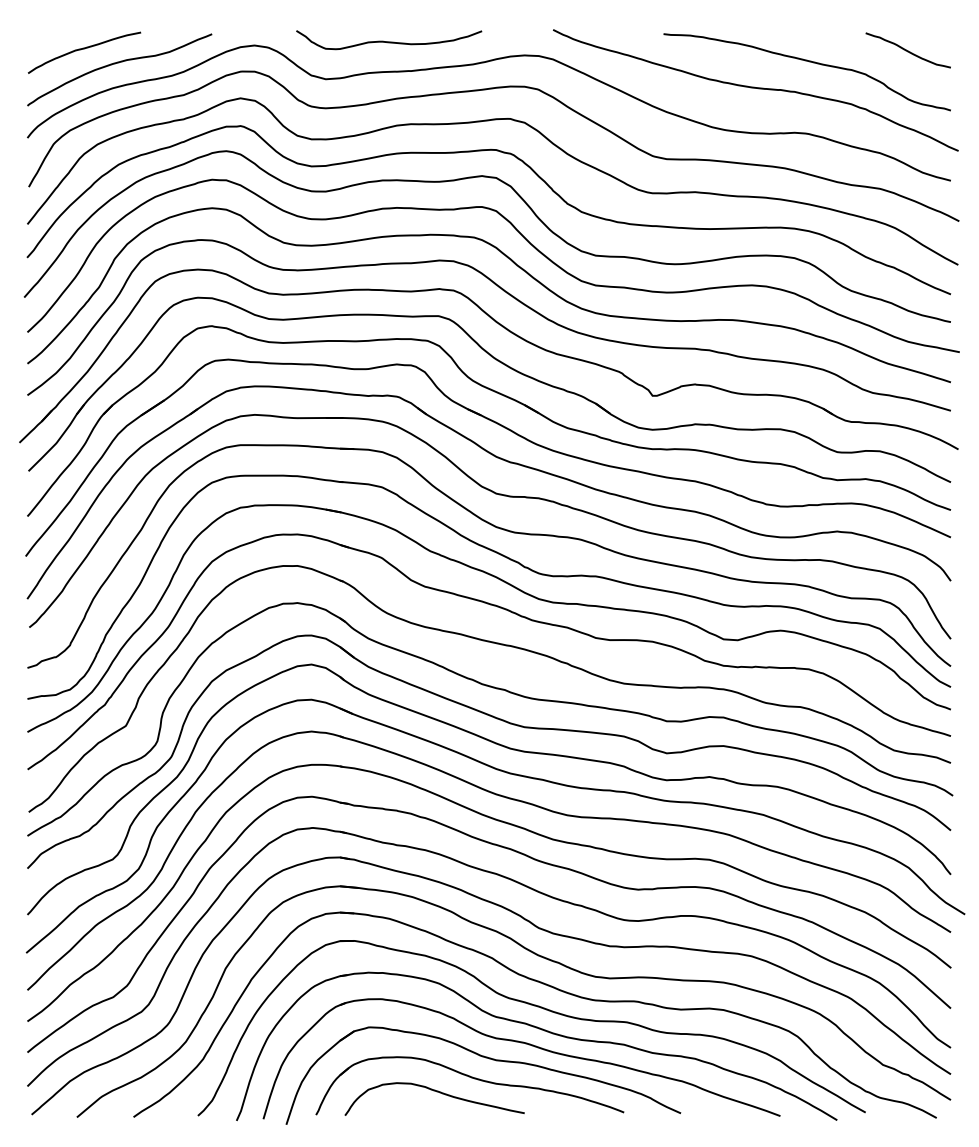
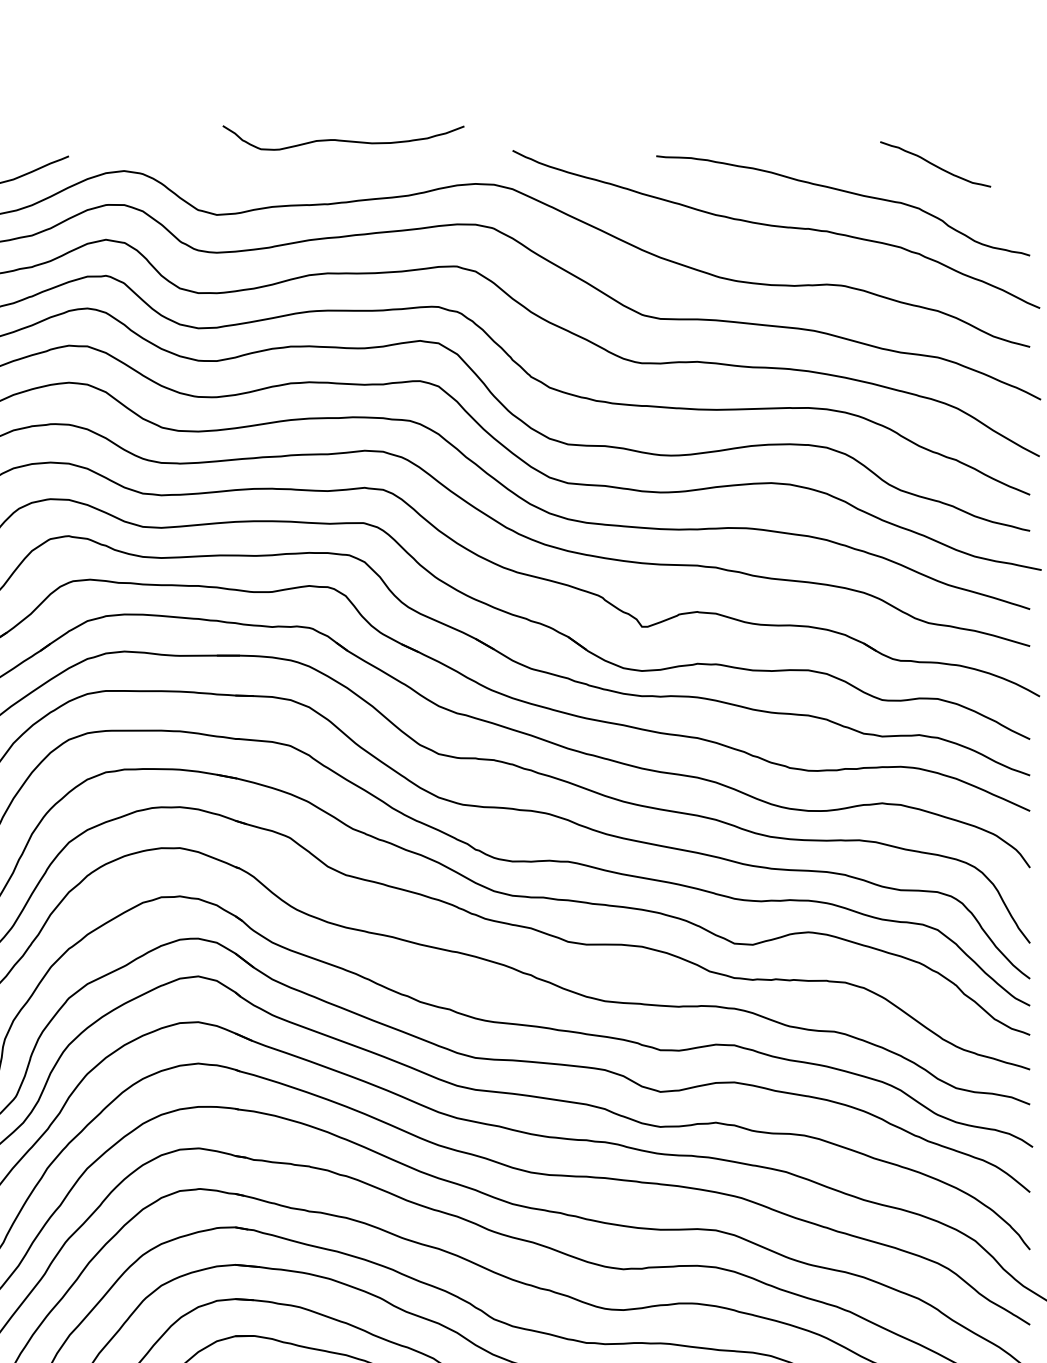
curve: (389, 41) -> (343, 139), moved
curve: (907, 50) -> (934, 164), moved

